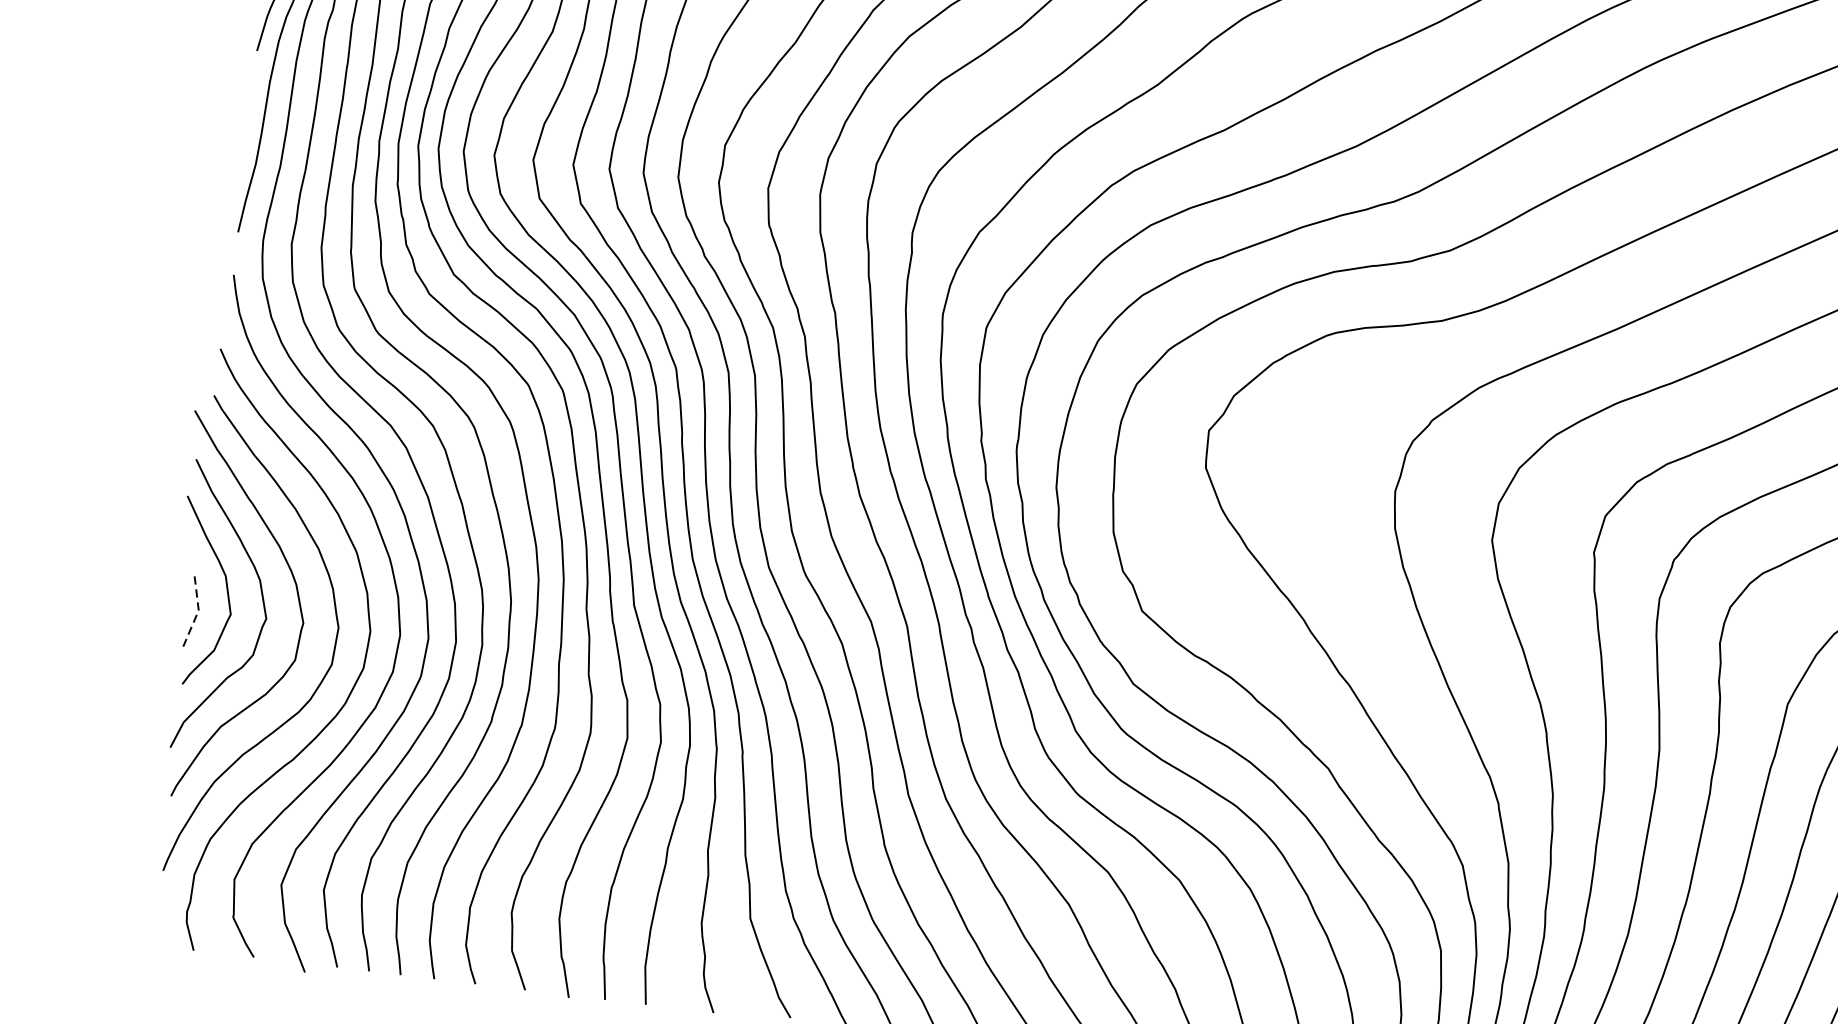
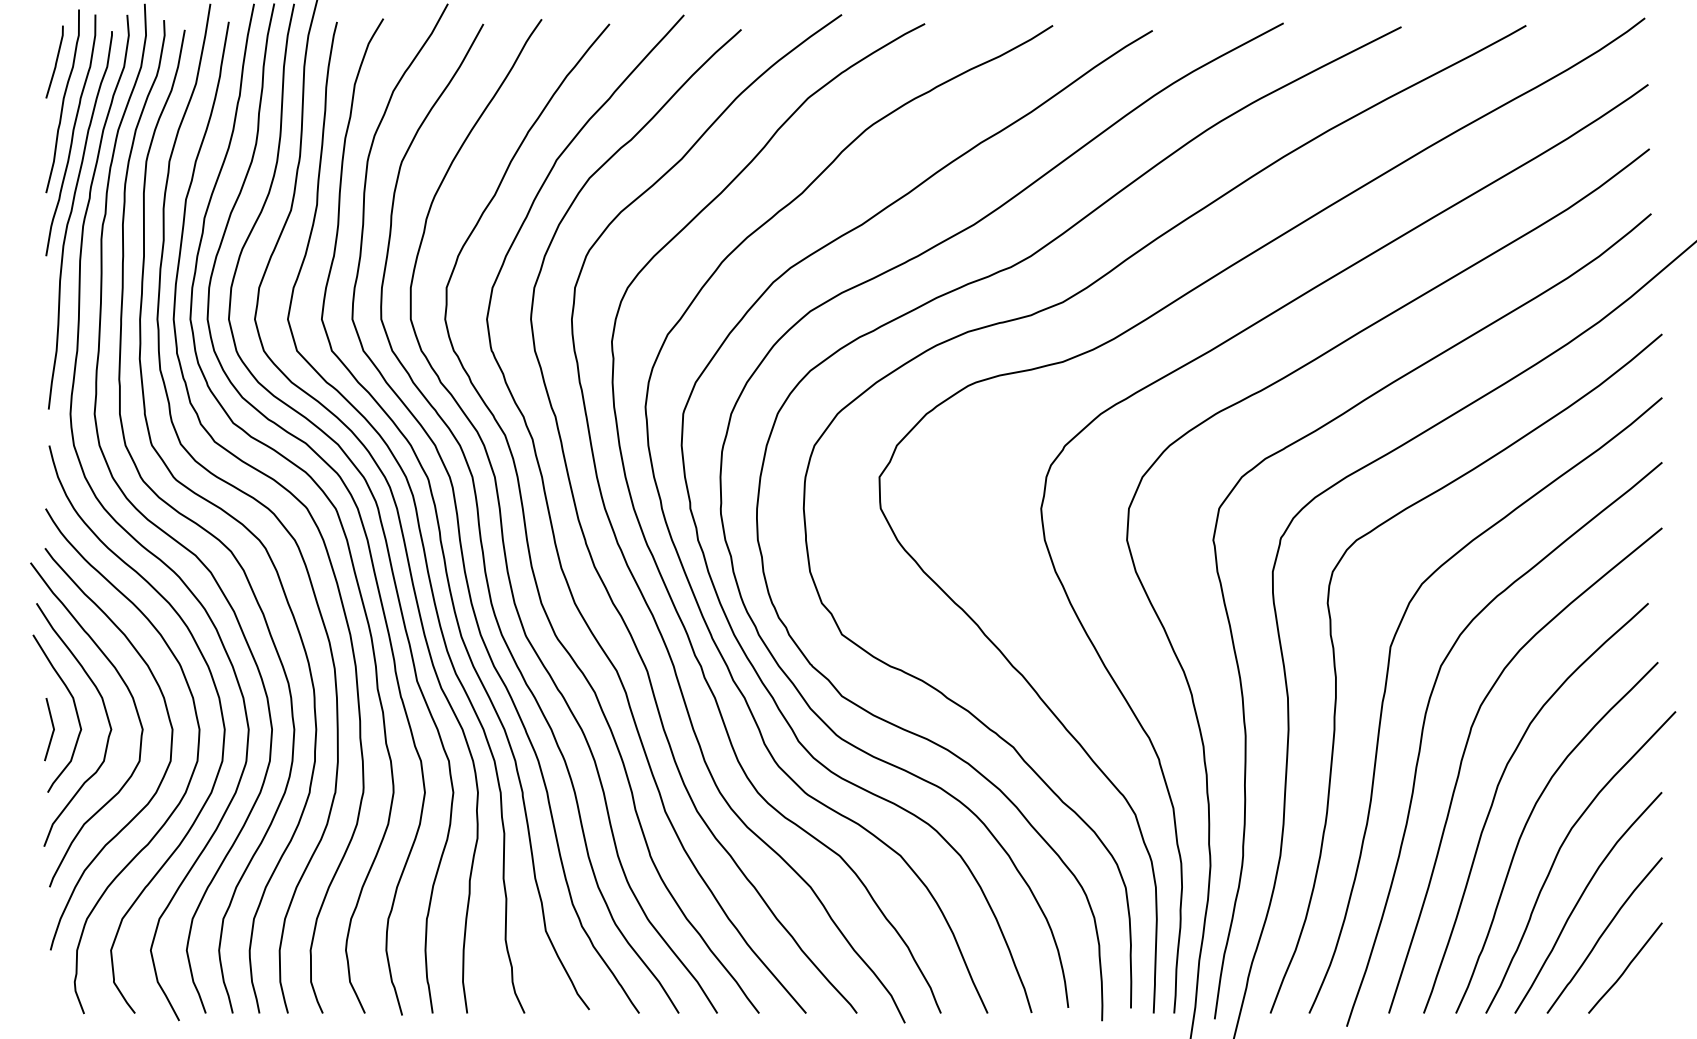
line: (199, 610) -> (54, 729), dashed -> solid

